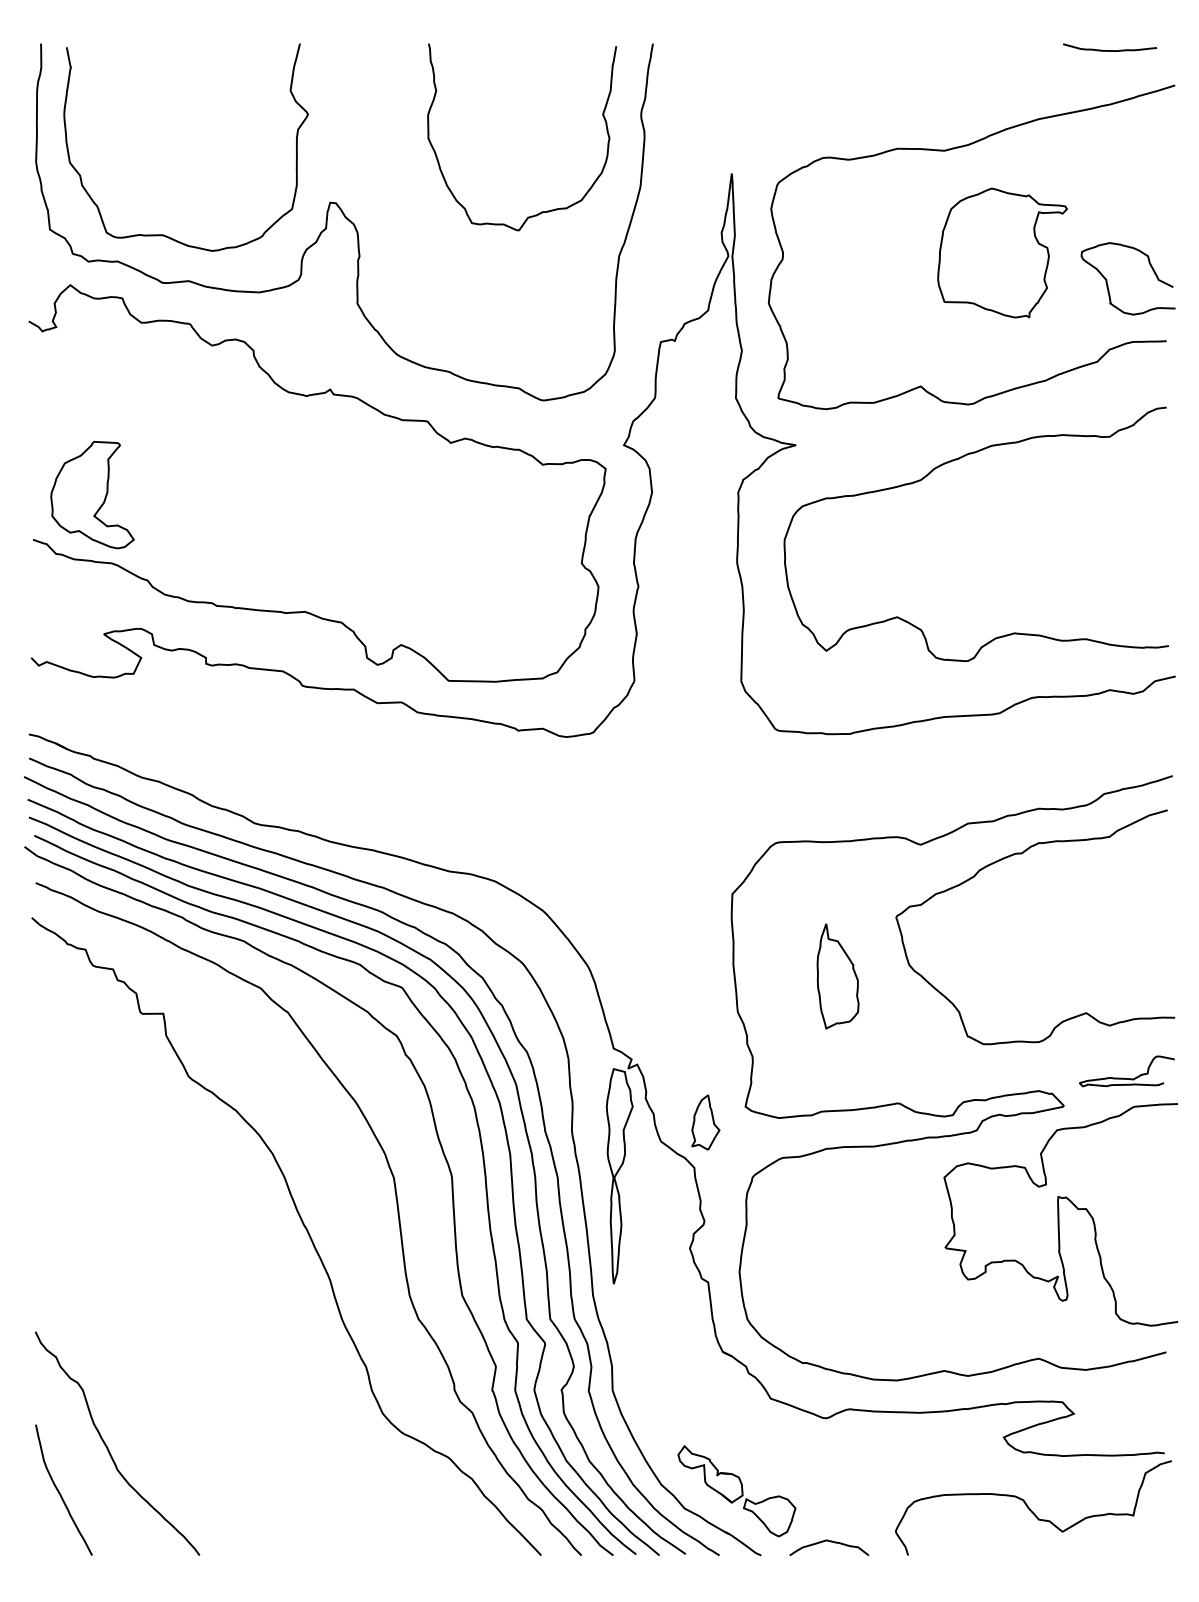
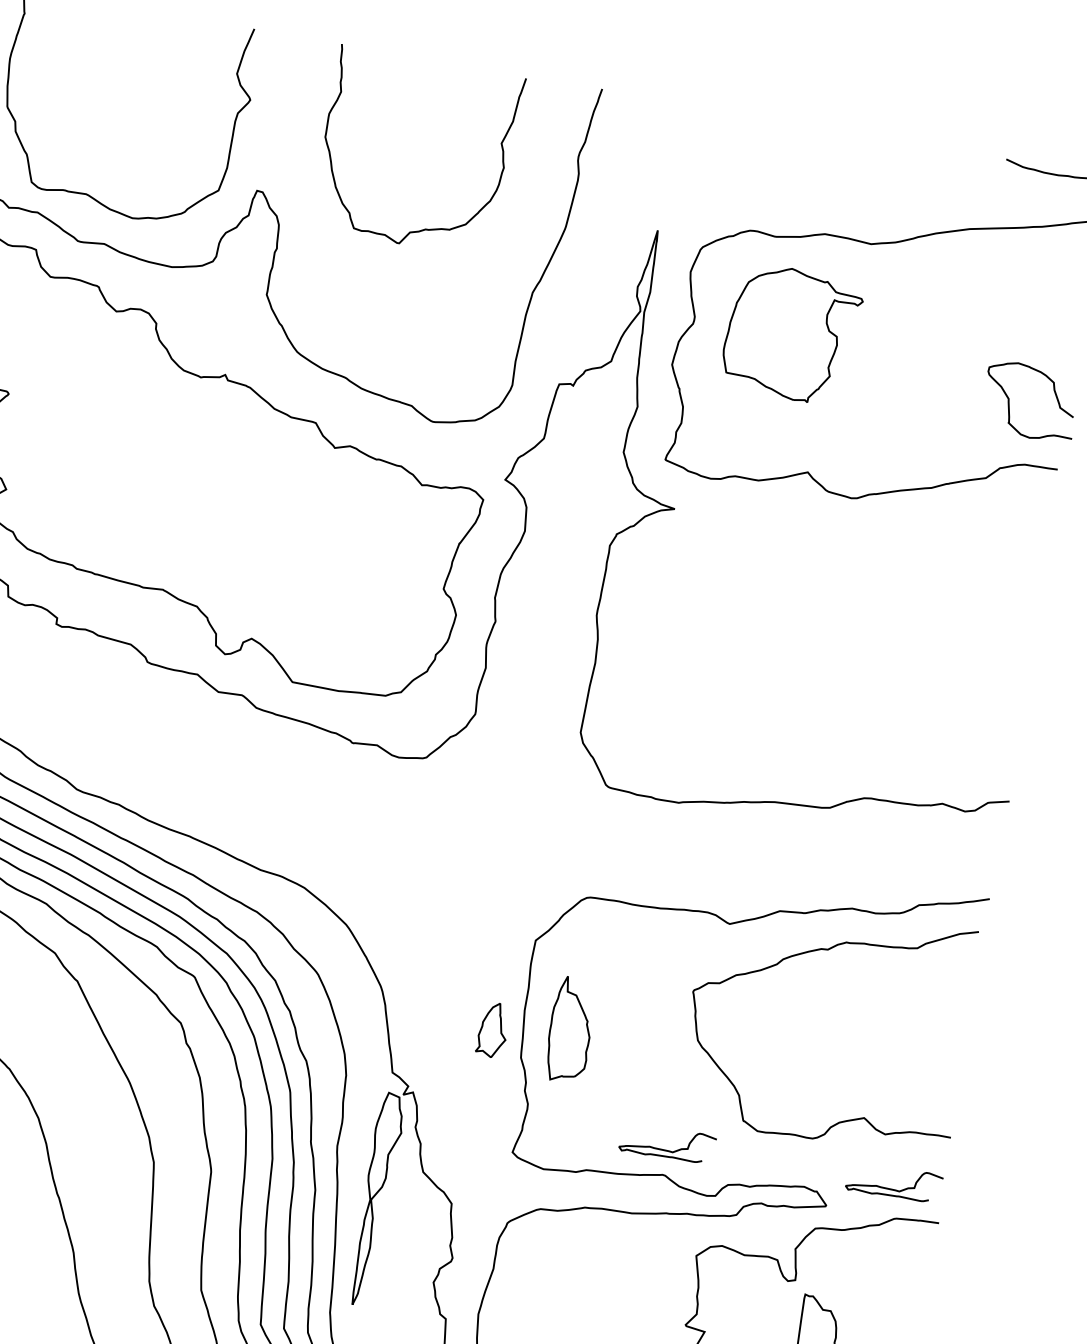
curve: (541, 211) -> (424, 228), moved
part: (1002, 252) -> (791, 333), moved
curve: (927, 476) -> (799, 562), removed
part: (837, 976) -> (570, 1030), moved
curve: (893, 1077) -> (663, 1148), added
part: (705, 1122) -> (492, 1029), moved

